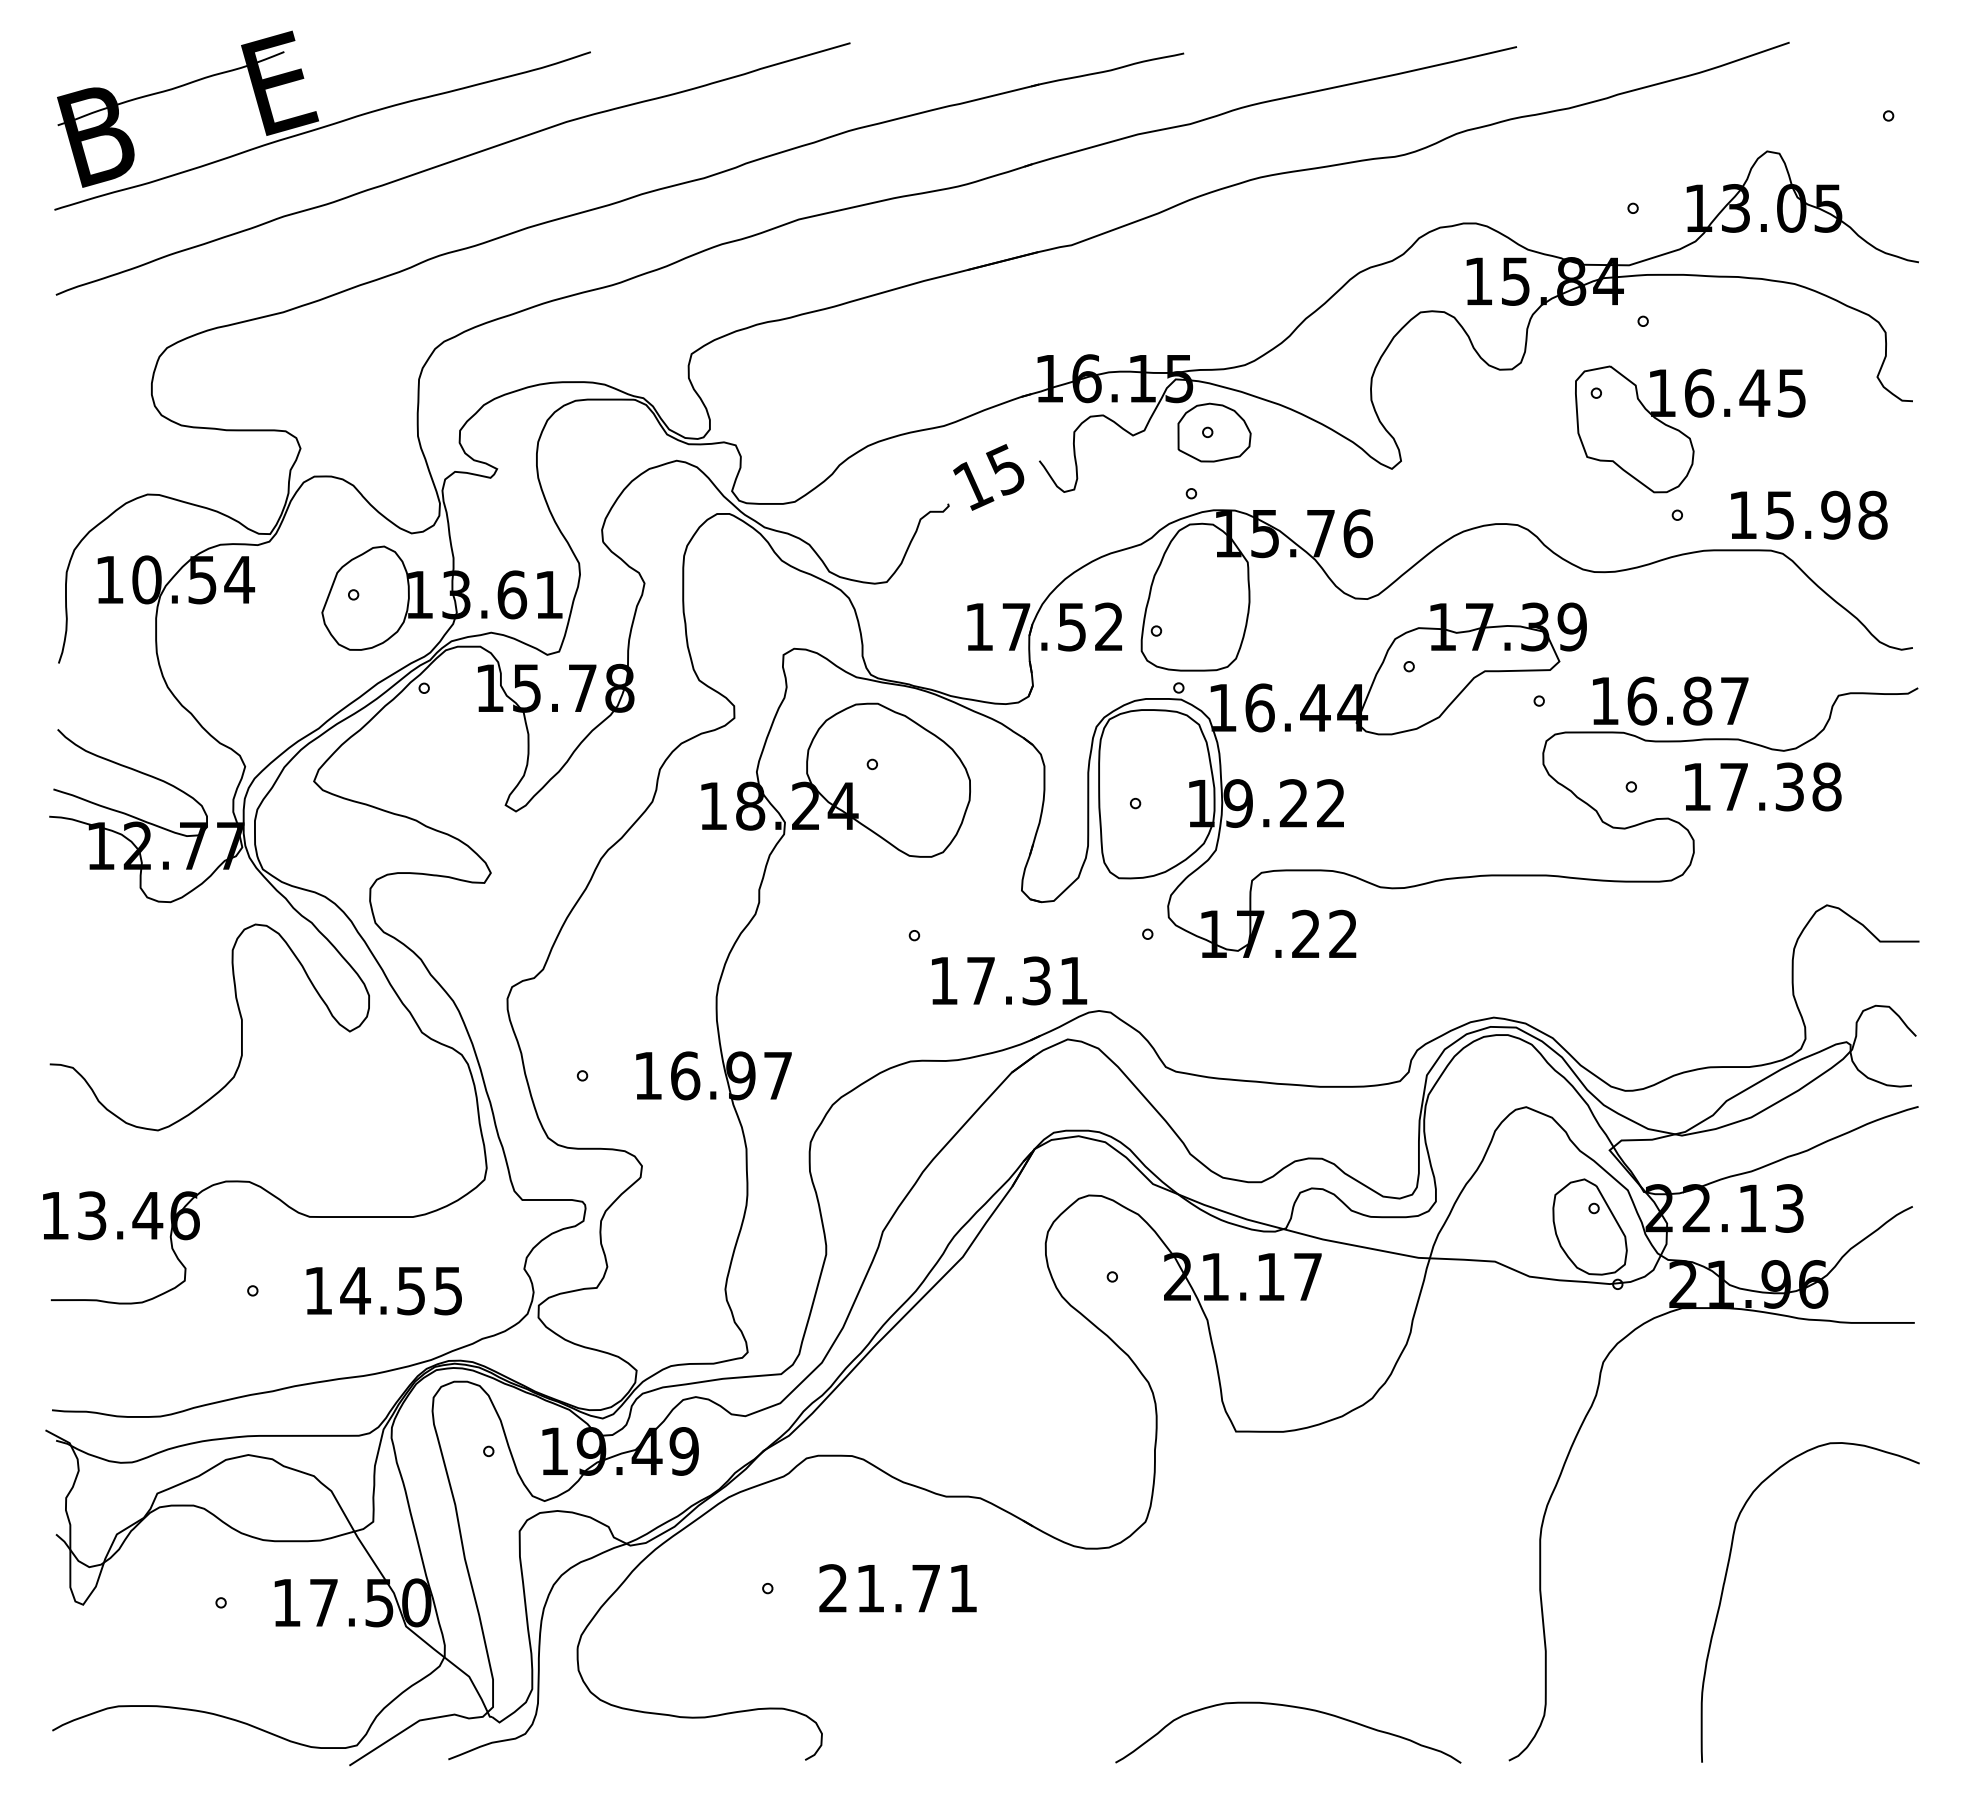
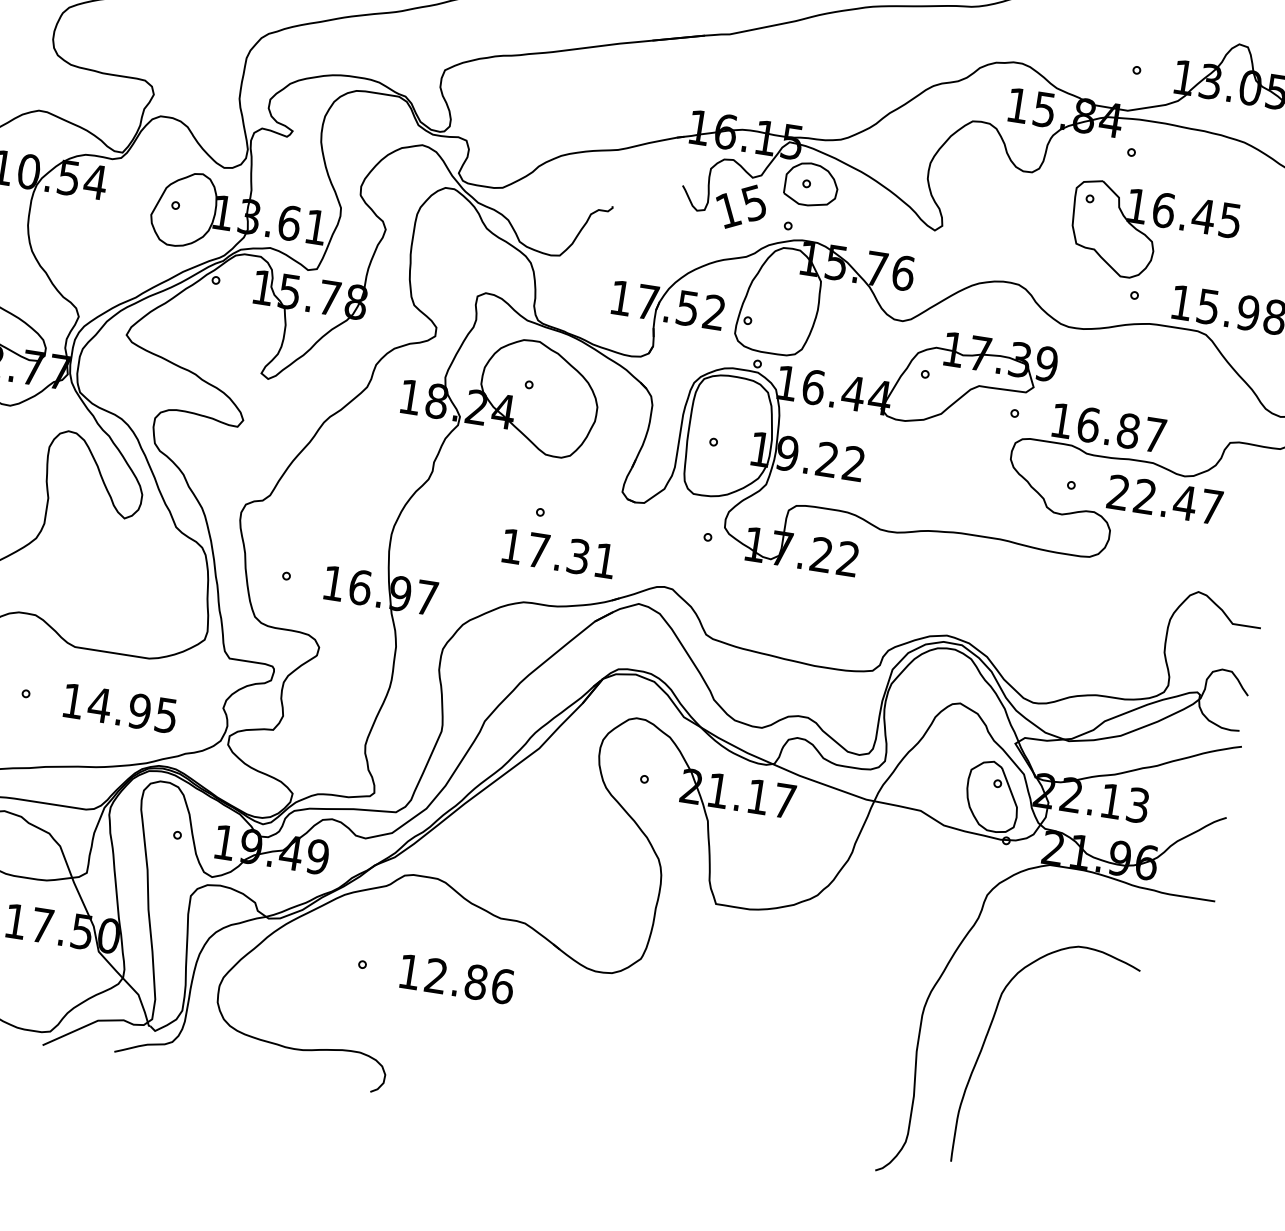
text: (988, 477) -> (740, 206), moved
text: (1762, 786) -> (1165, 499), 17.38 -> 22.47
text: (1009, 980) -> (559, 553), moved
text: (410, 1290) -> (139, 711), 14.55 -> 14.95
curve: (1724, 1587) -> (986, 1038), moved
text: (898, 1588) -> (456, 979), 21.71 -> 12.86
curve: (1290, 1707) -> (724, 1108), removed

